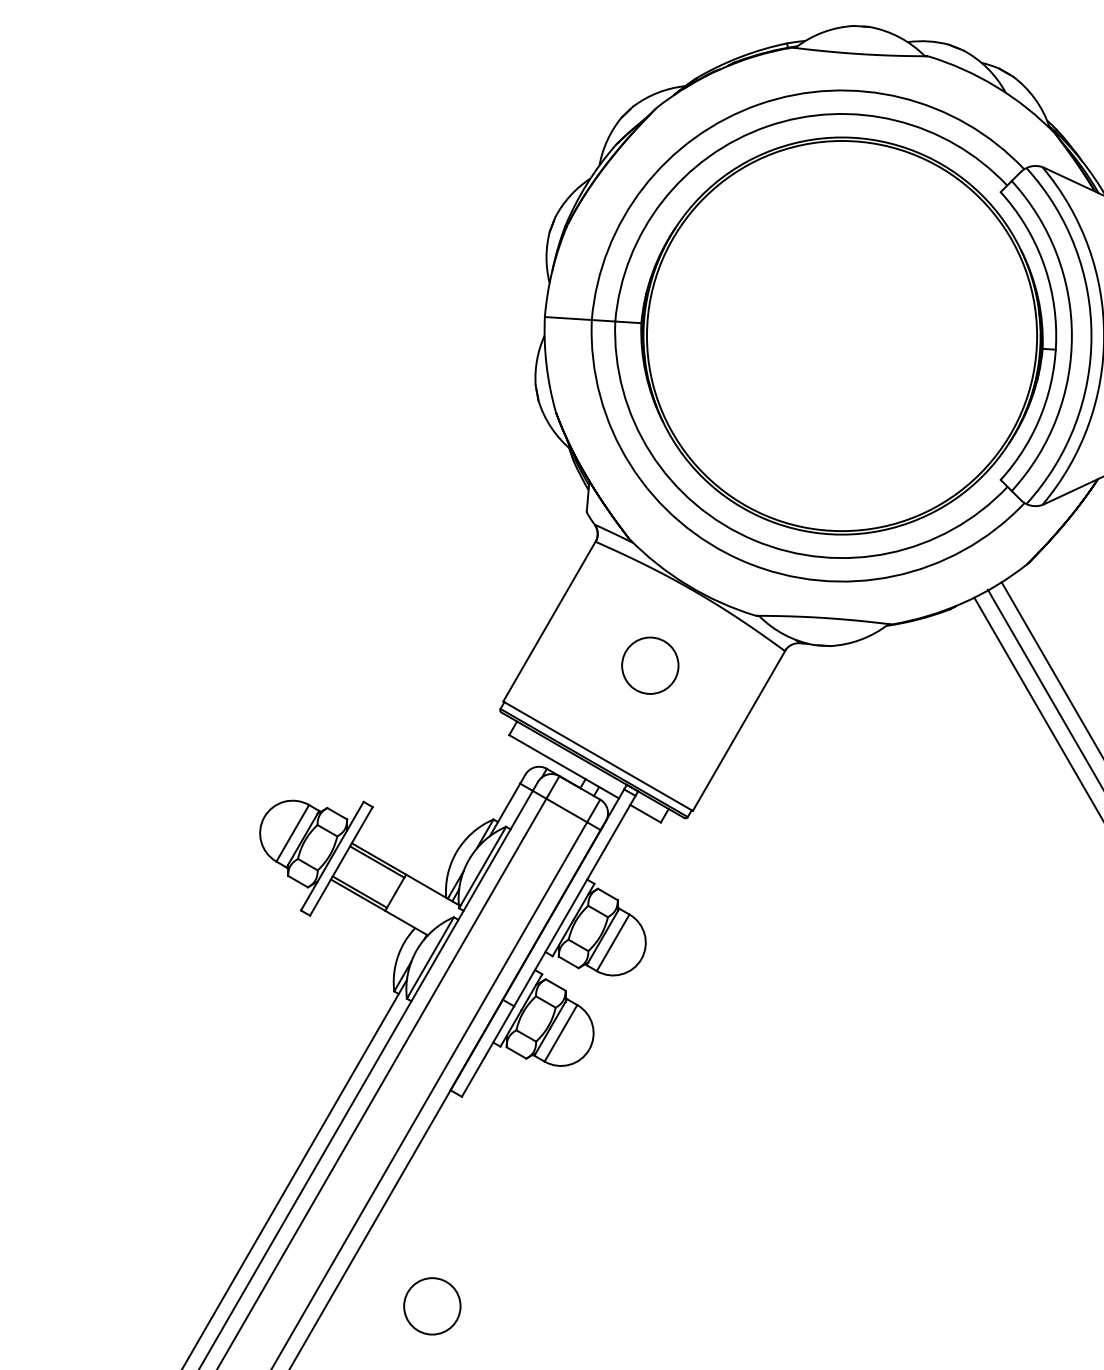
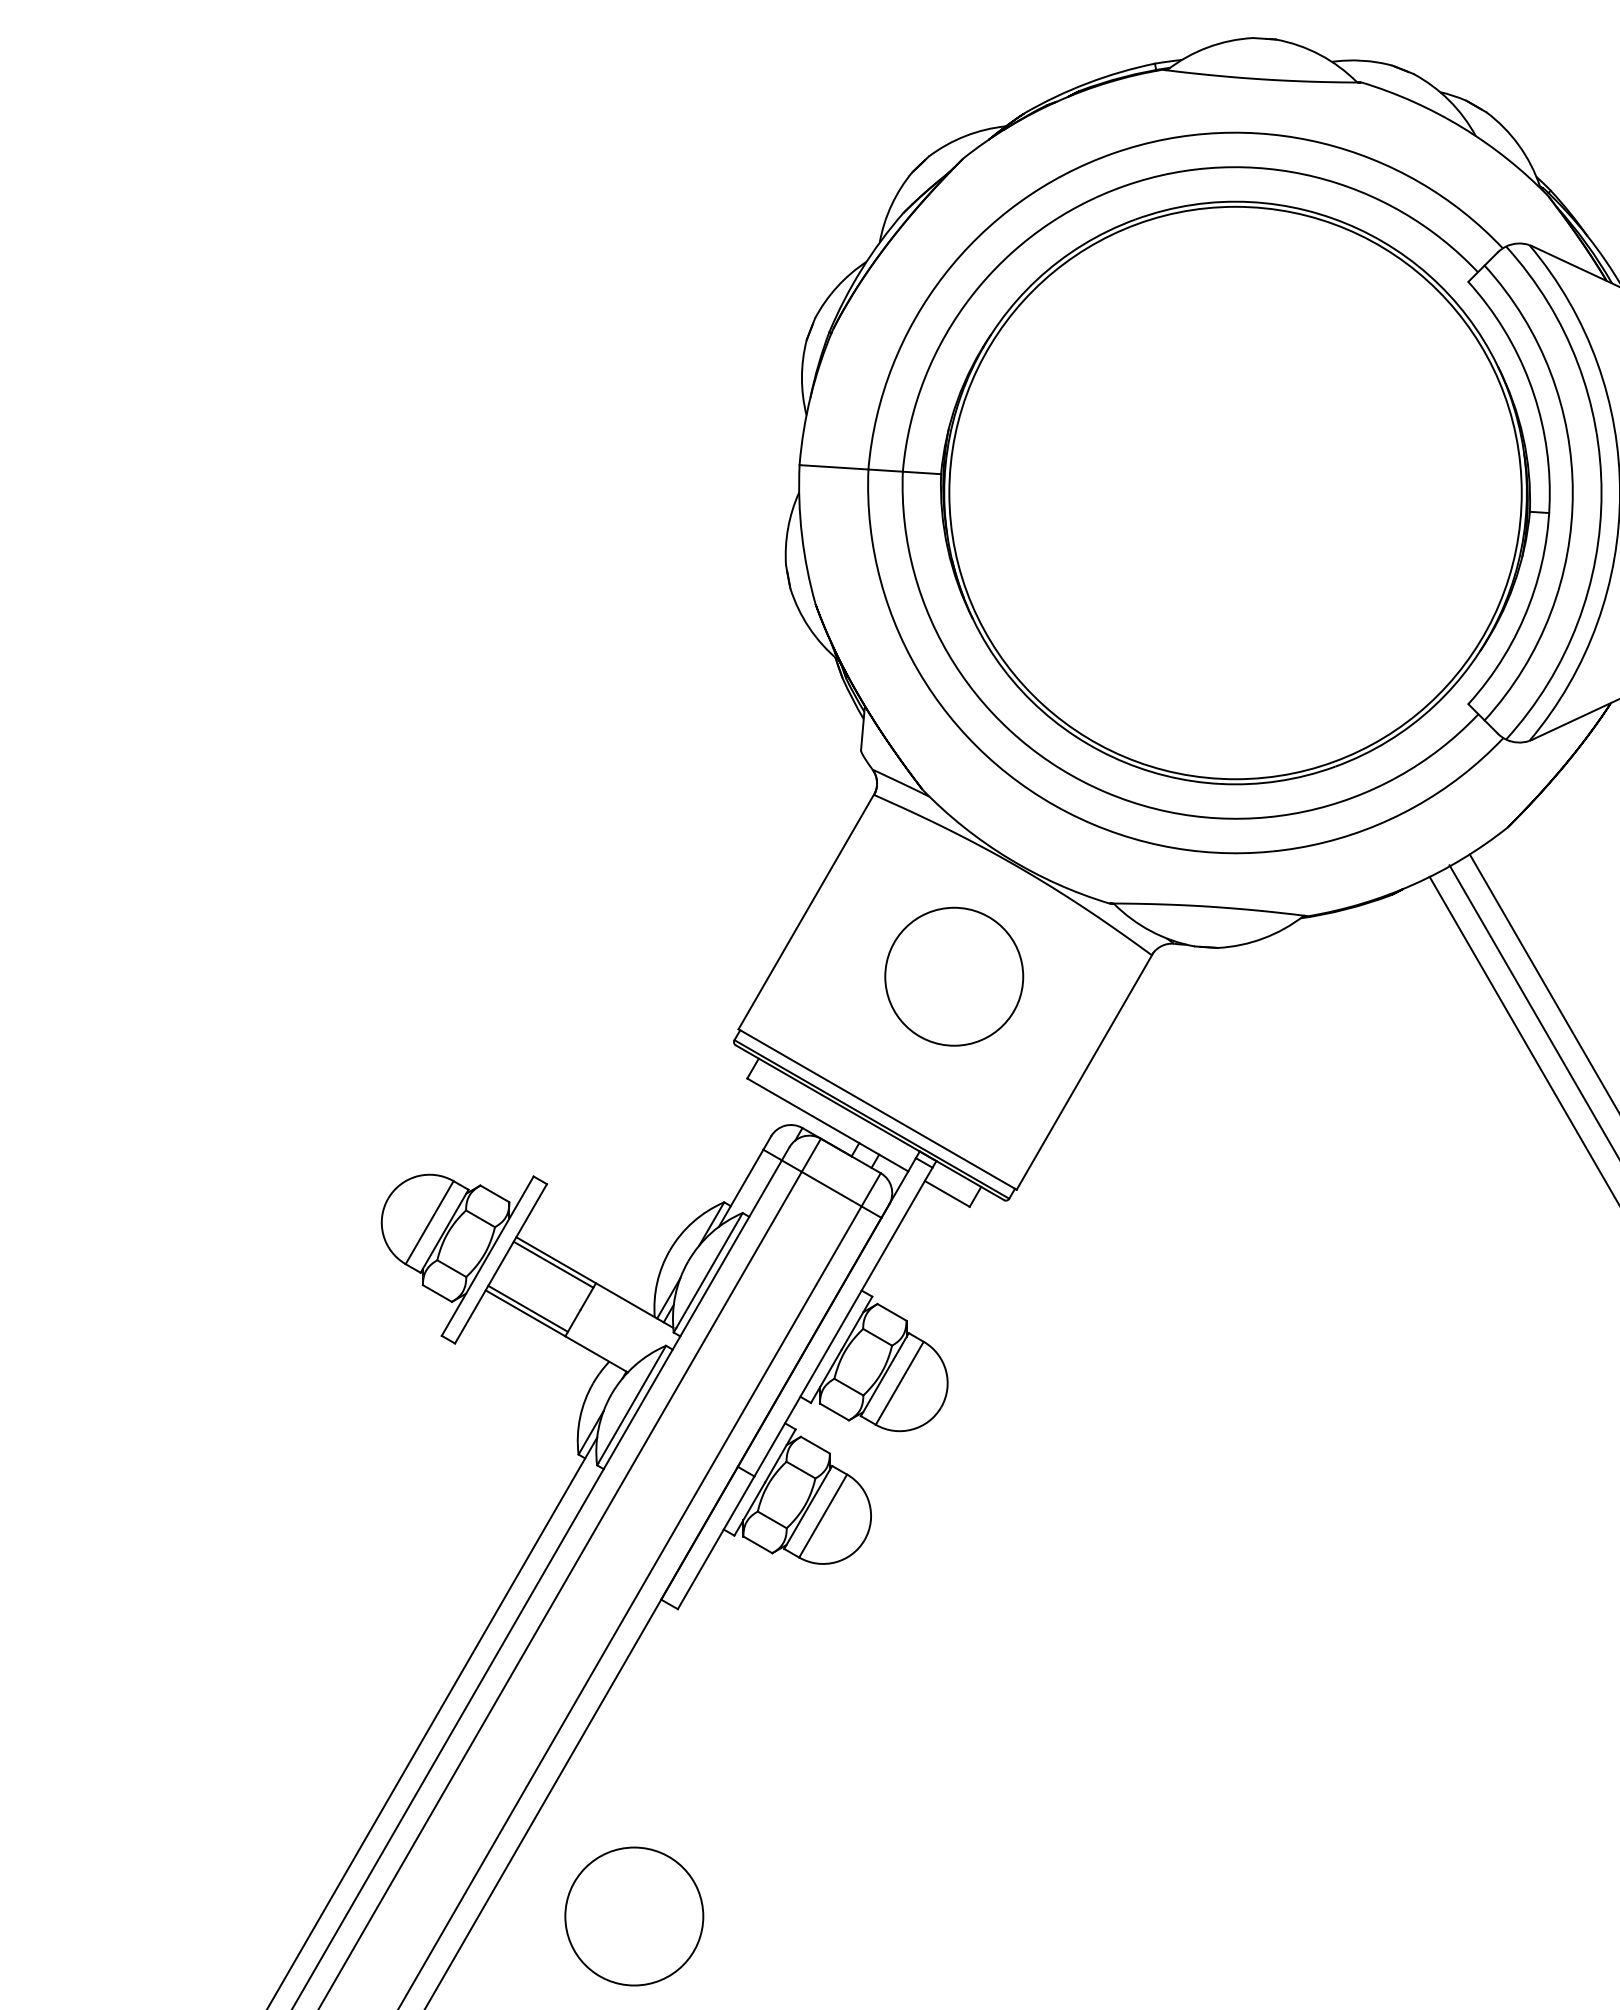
circle: (650, 665) -> (954, 976), size x1.67
circle: (432, 1306) -> (634, 1916), size x1.67

